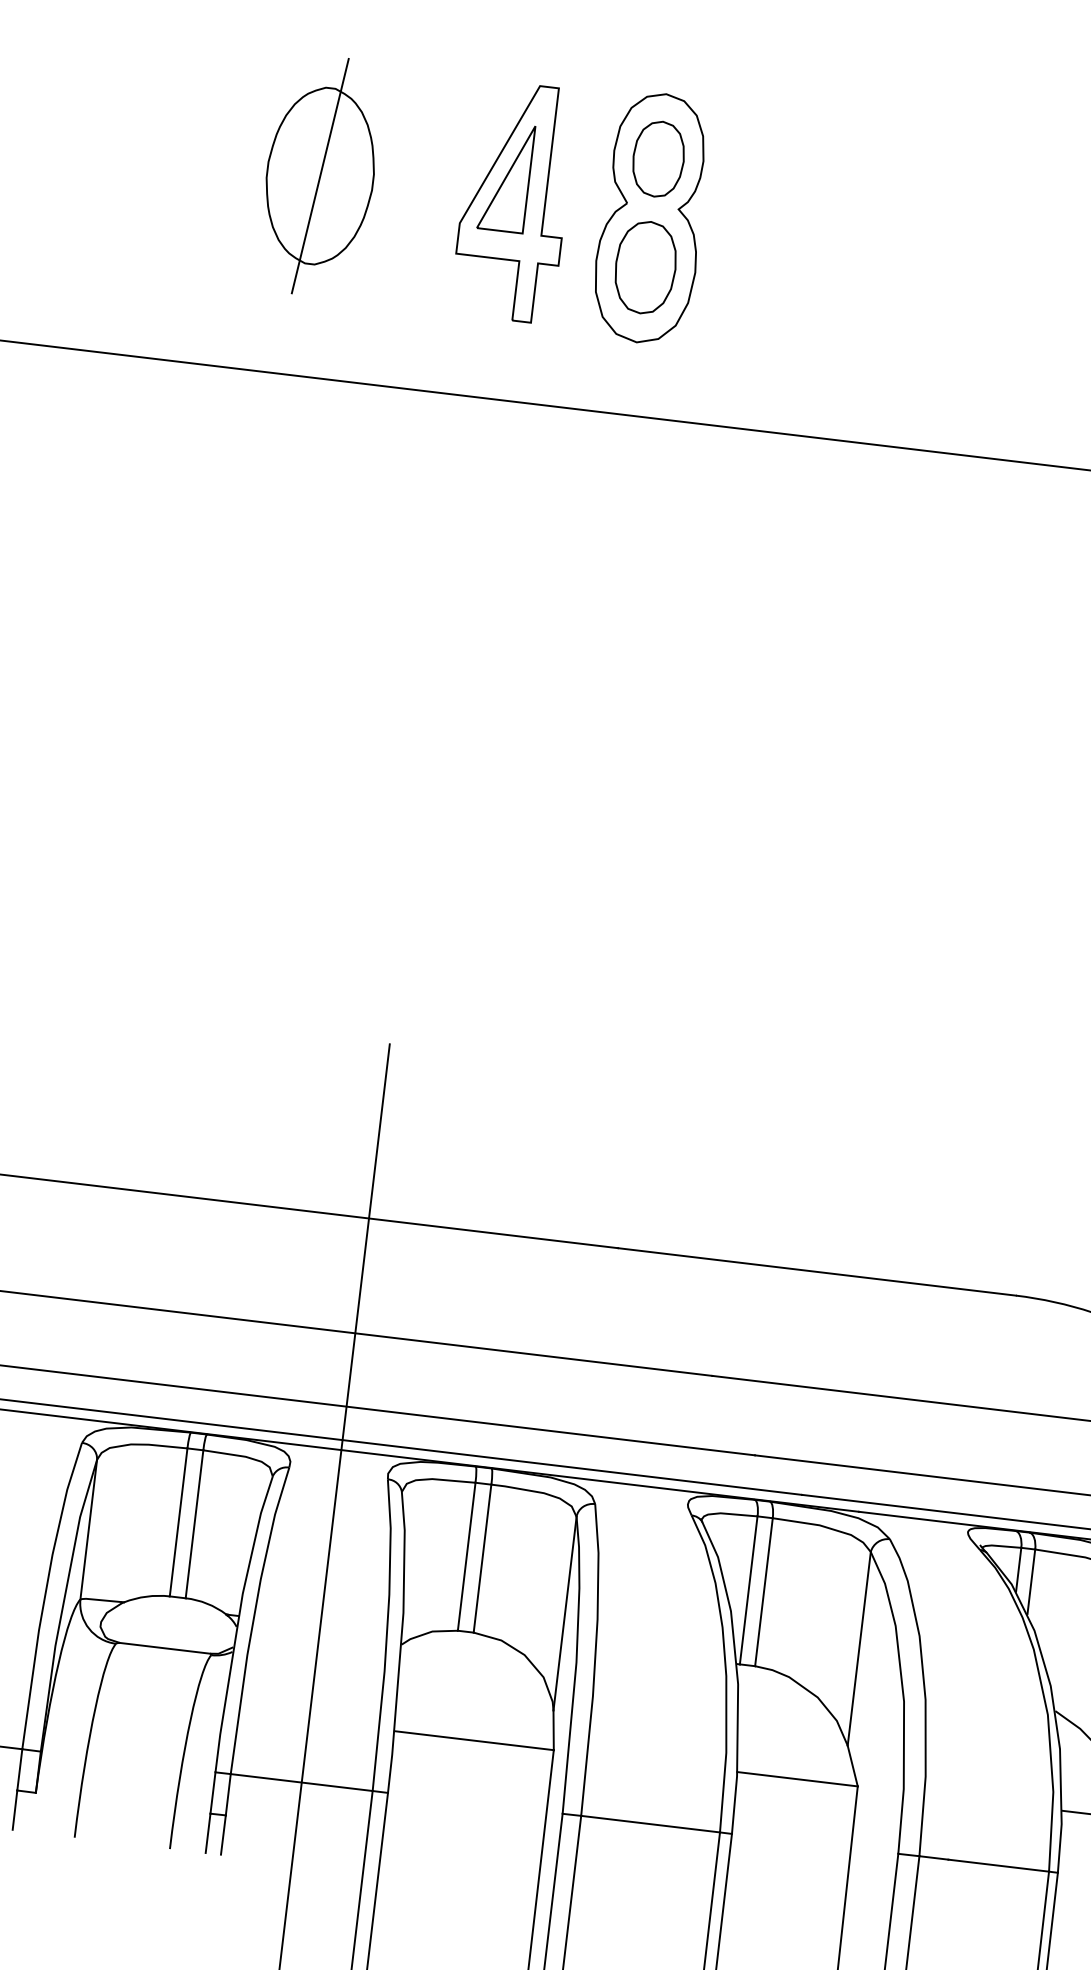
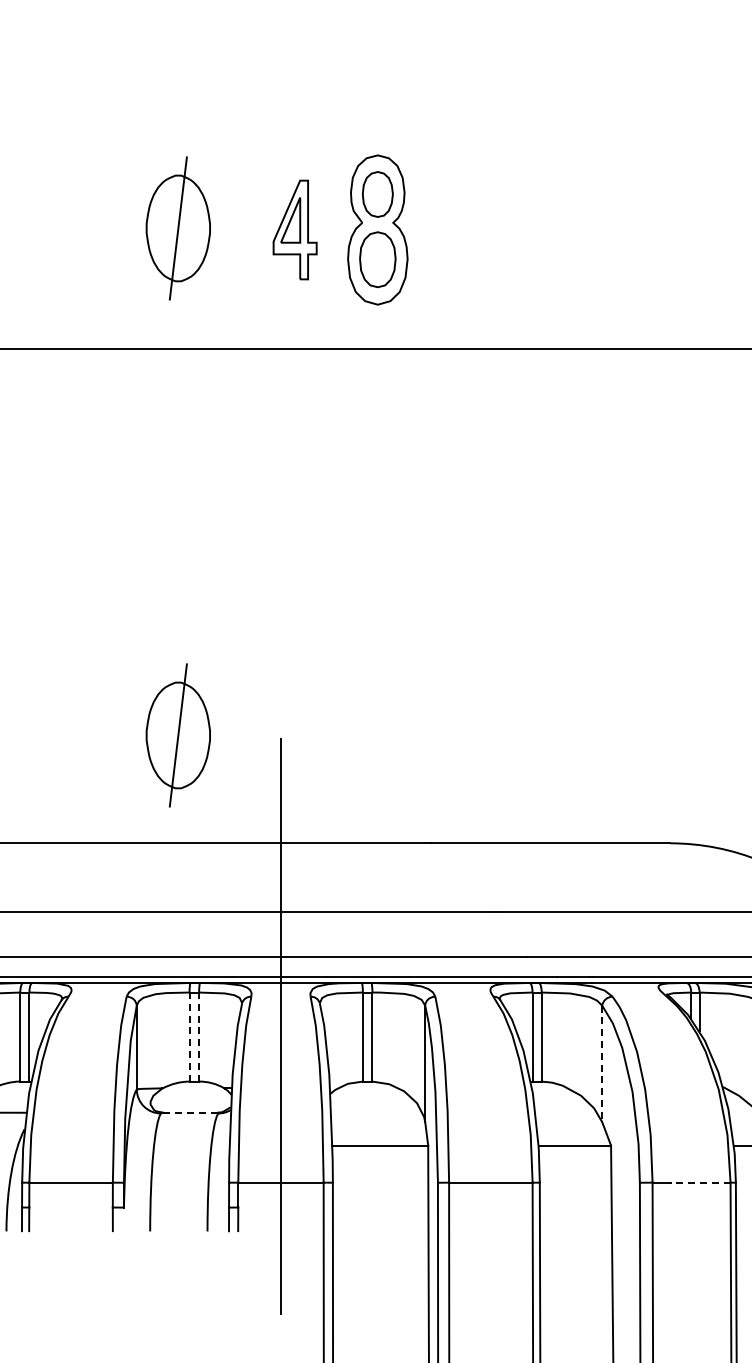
part: (513, 200) -> (294, 229), size x0.7
part: (218, 1018) -> (177, 735), added
line: (178, 1523) -> (189, 1037), solid -> dashed
line: (195, 1525) -> (199, 1037), solid -> dashed
line: (163, 1647) -> (189, 1112), solid -> dashed
line: (859, 1649) -> (602, 1064), solid -> dashed
line: (997, 1865) -> (699, 1182), solid -> dashed

